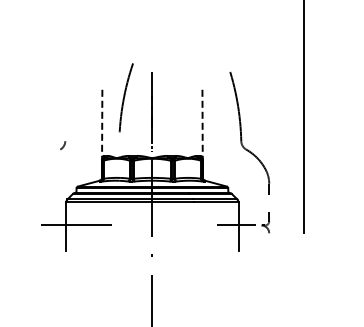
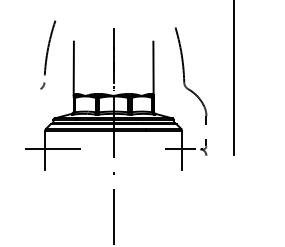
arc: (125, 96) -> (49, 46), moved
line: (102, 123) -> (74, 68), dashed -> solid
line: (202, 123) -> (153, 68), dashed -> solid

